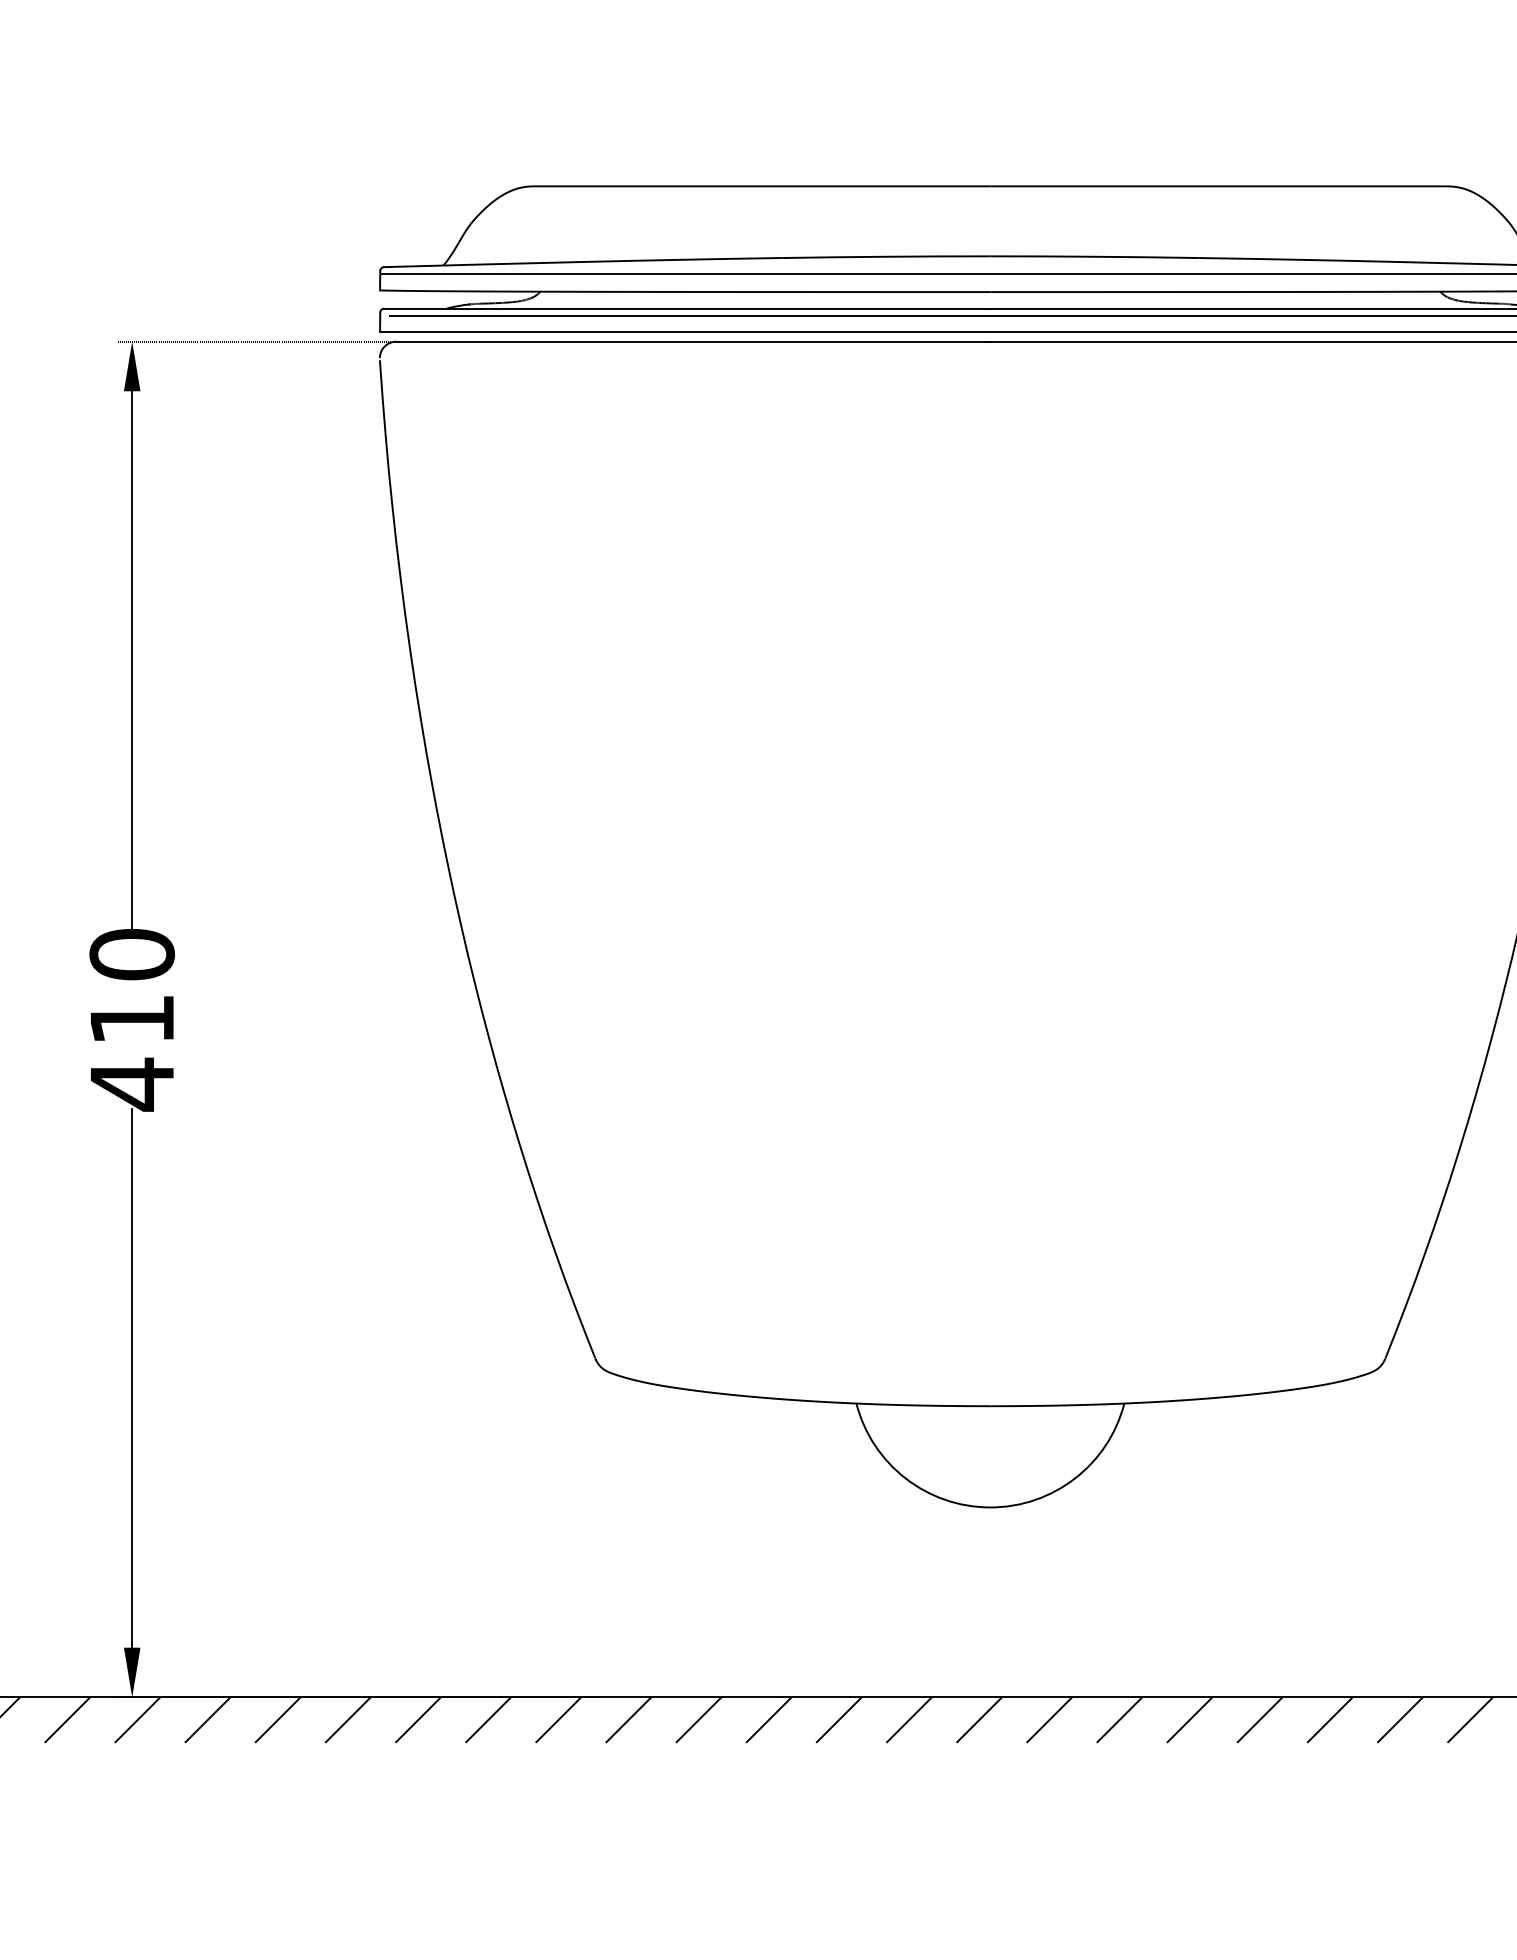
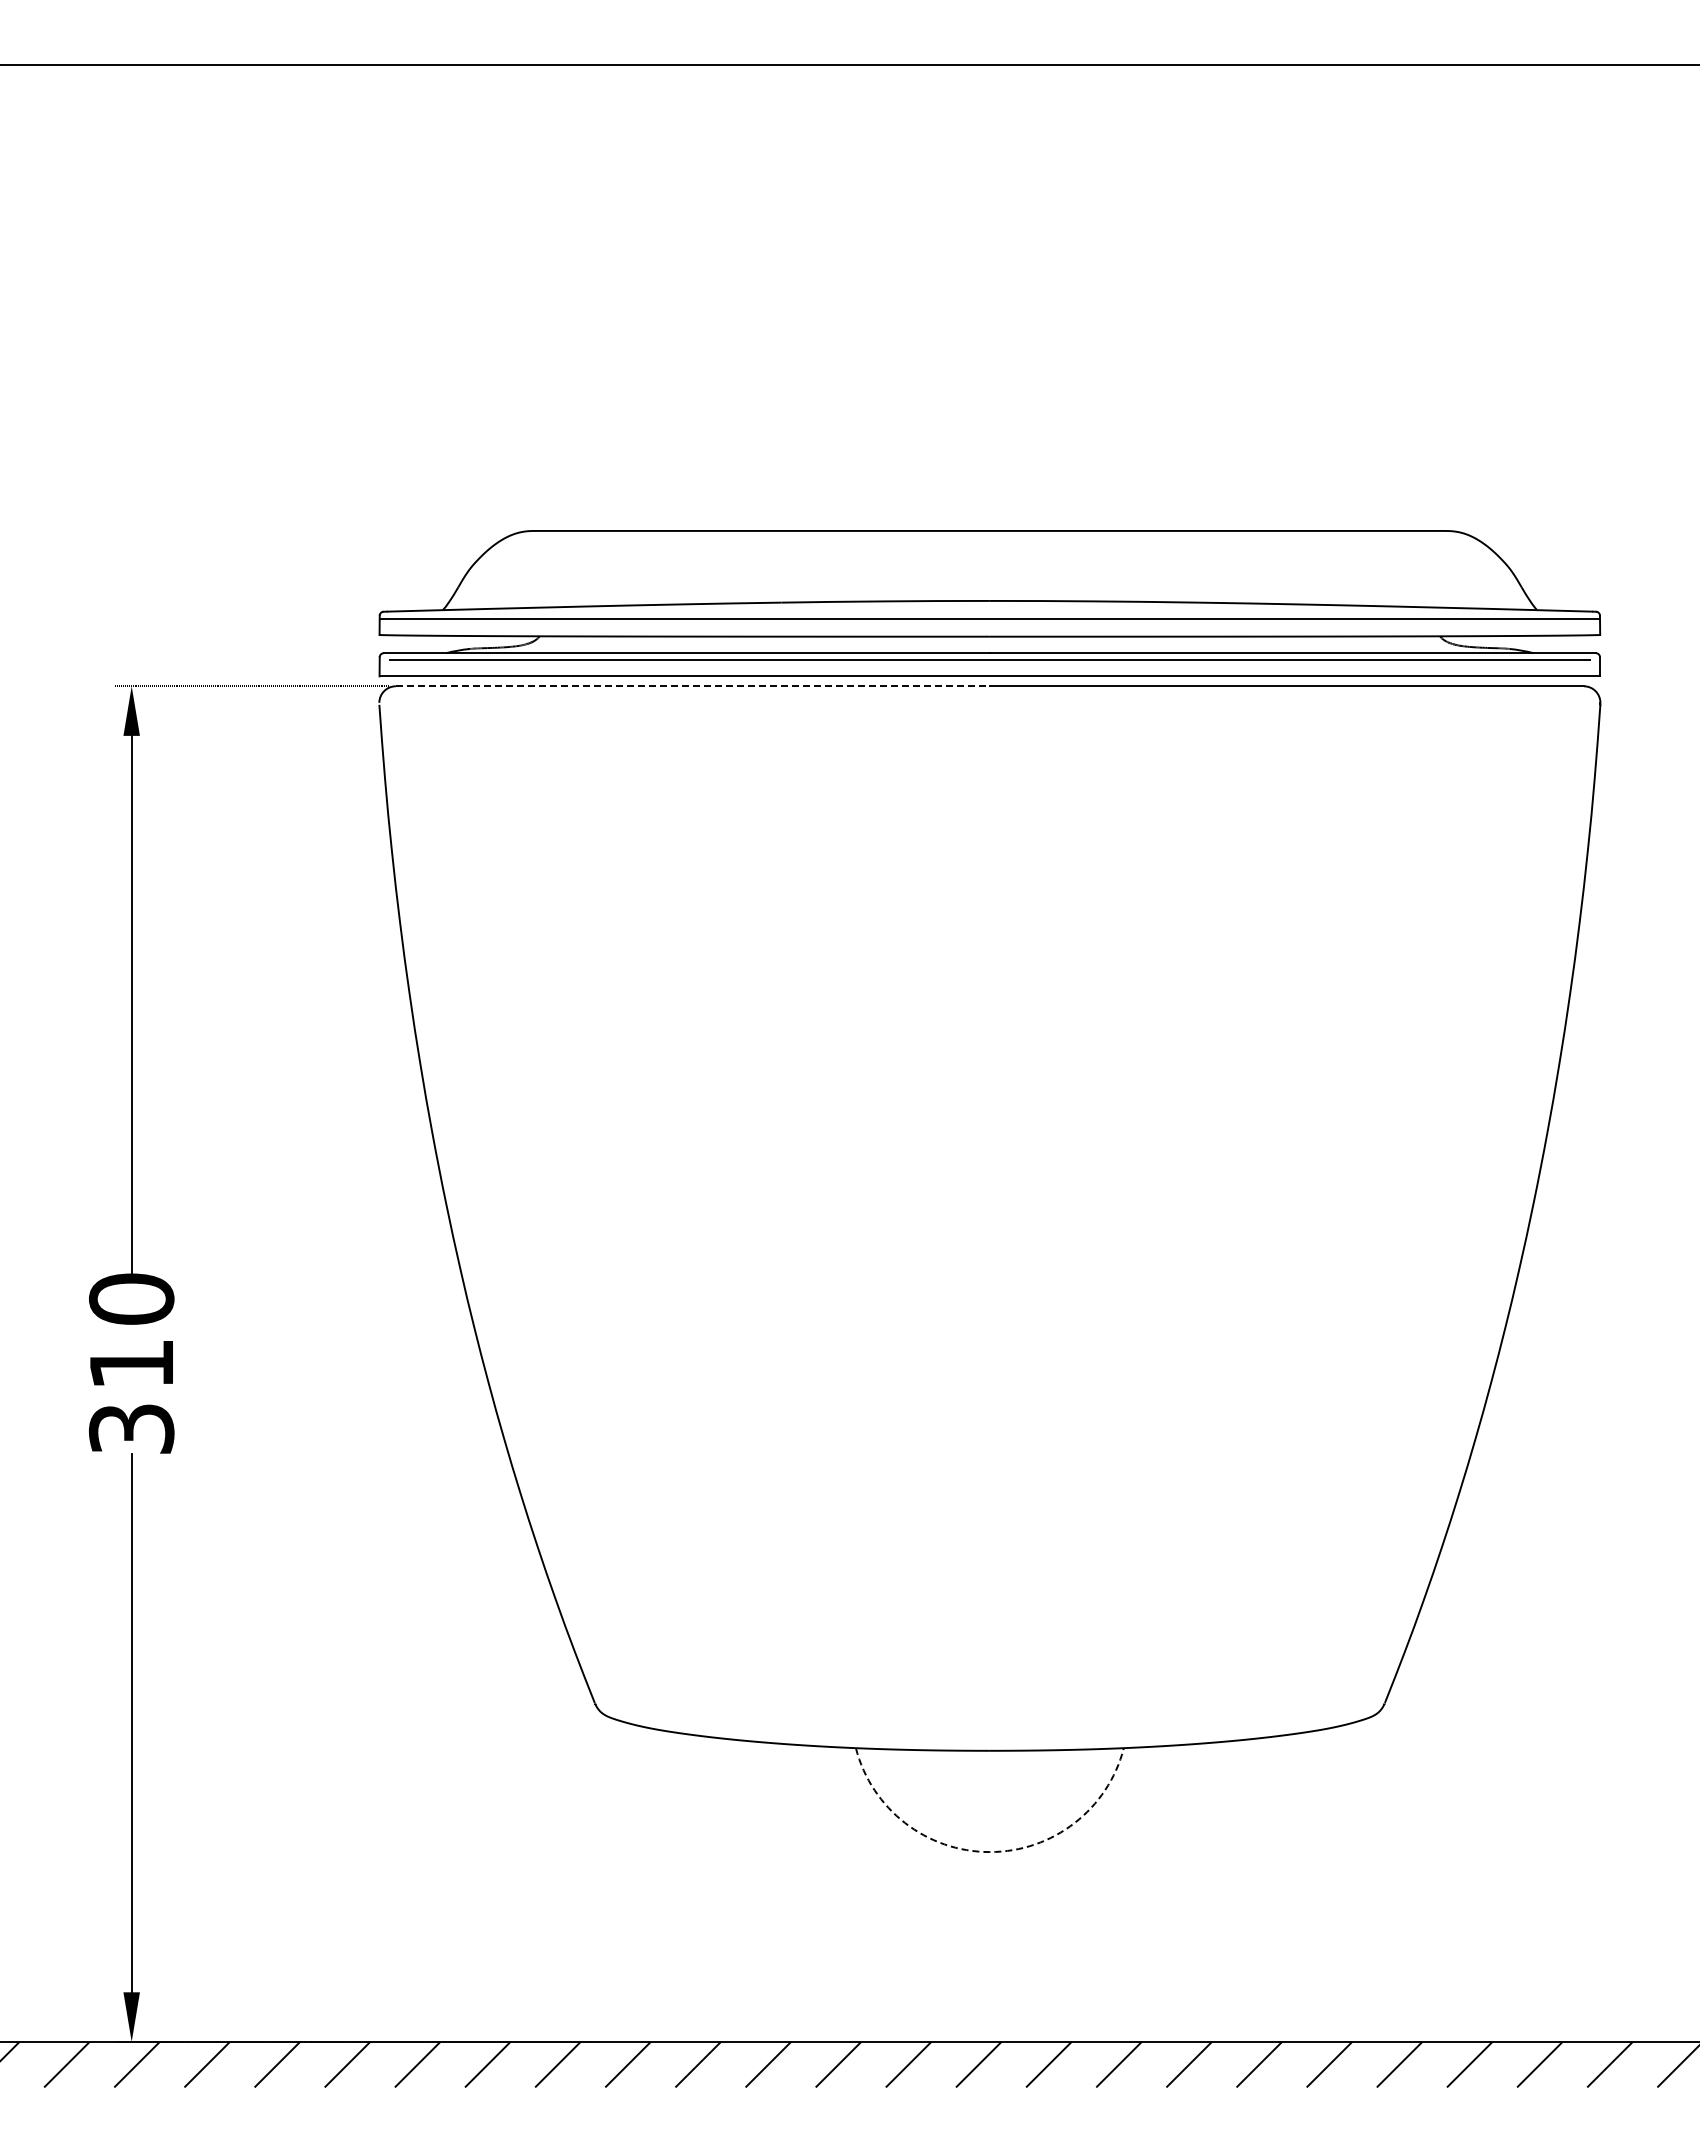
line: (693, 341) -> (692, 686), solid -> dashed
text: (132, 1084) -> (131, 1429), 410 -> 310
arc: (990, 1507) -> (989, 1852), solid -> dashed

